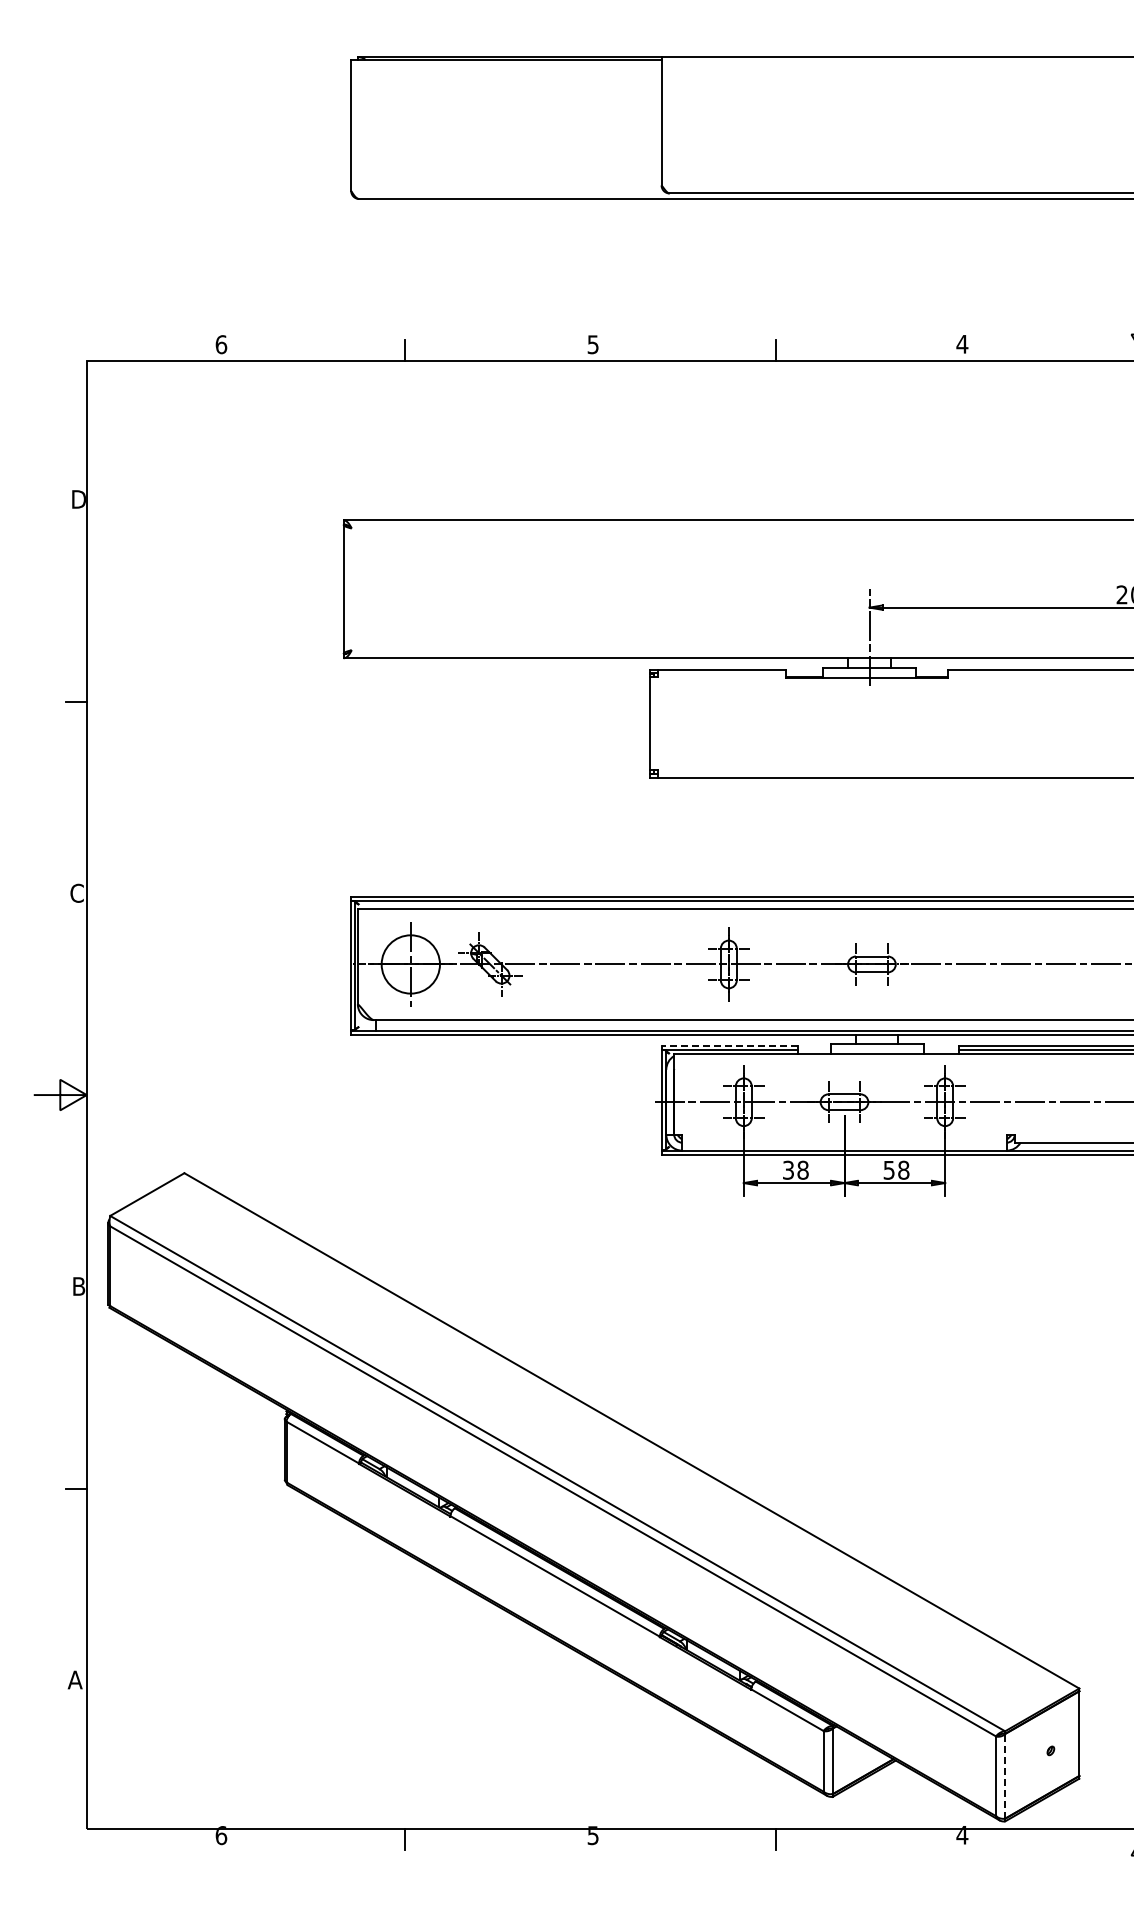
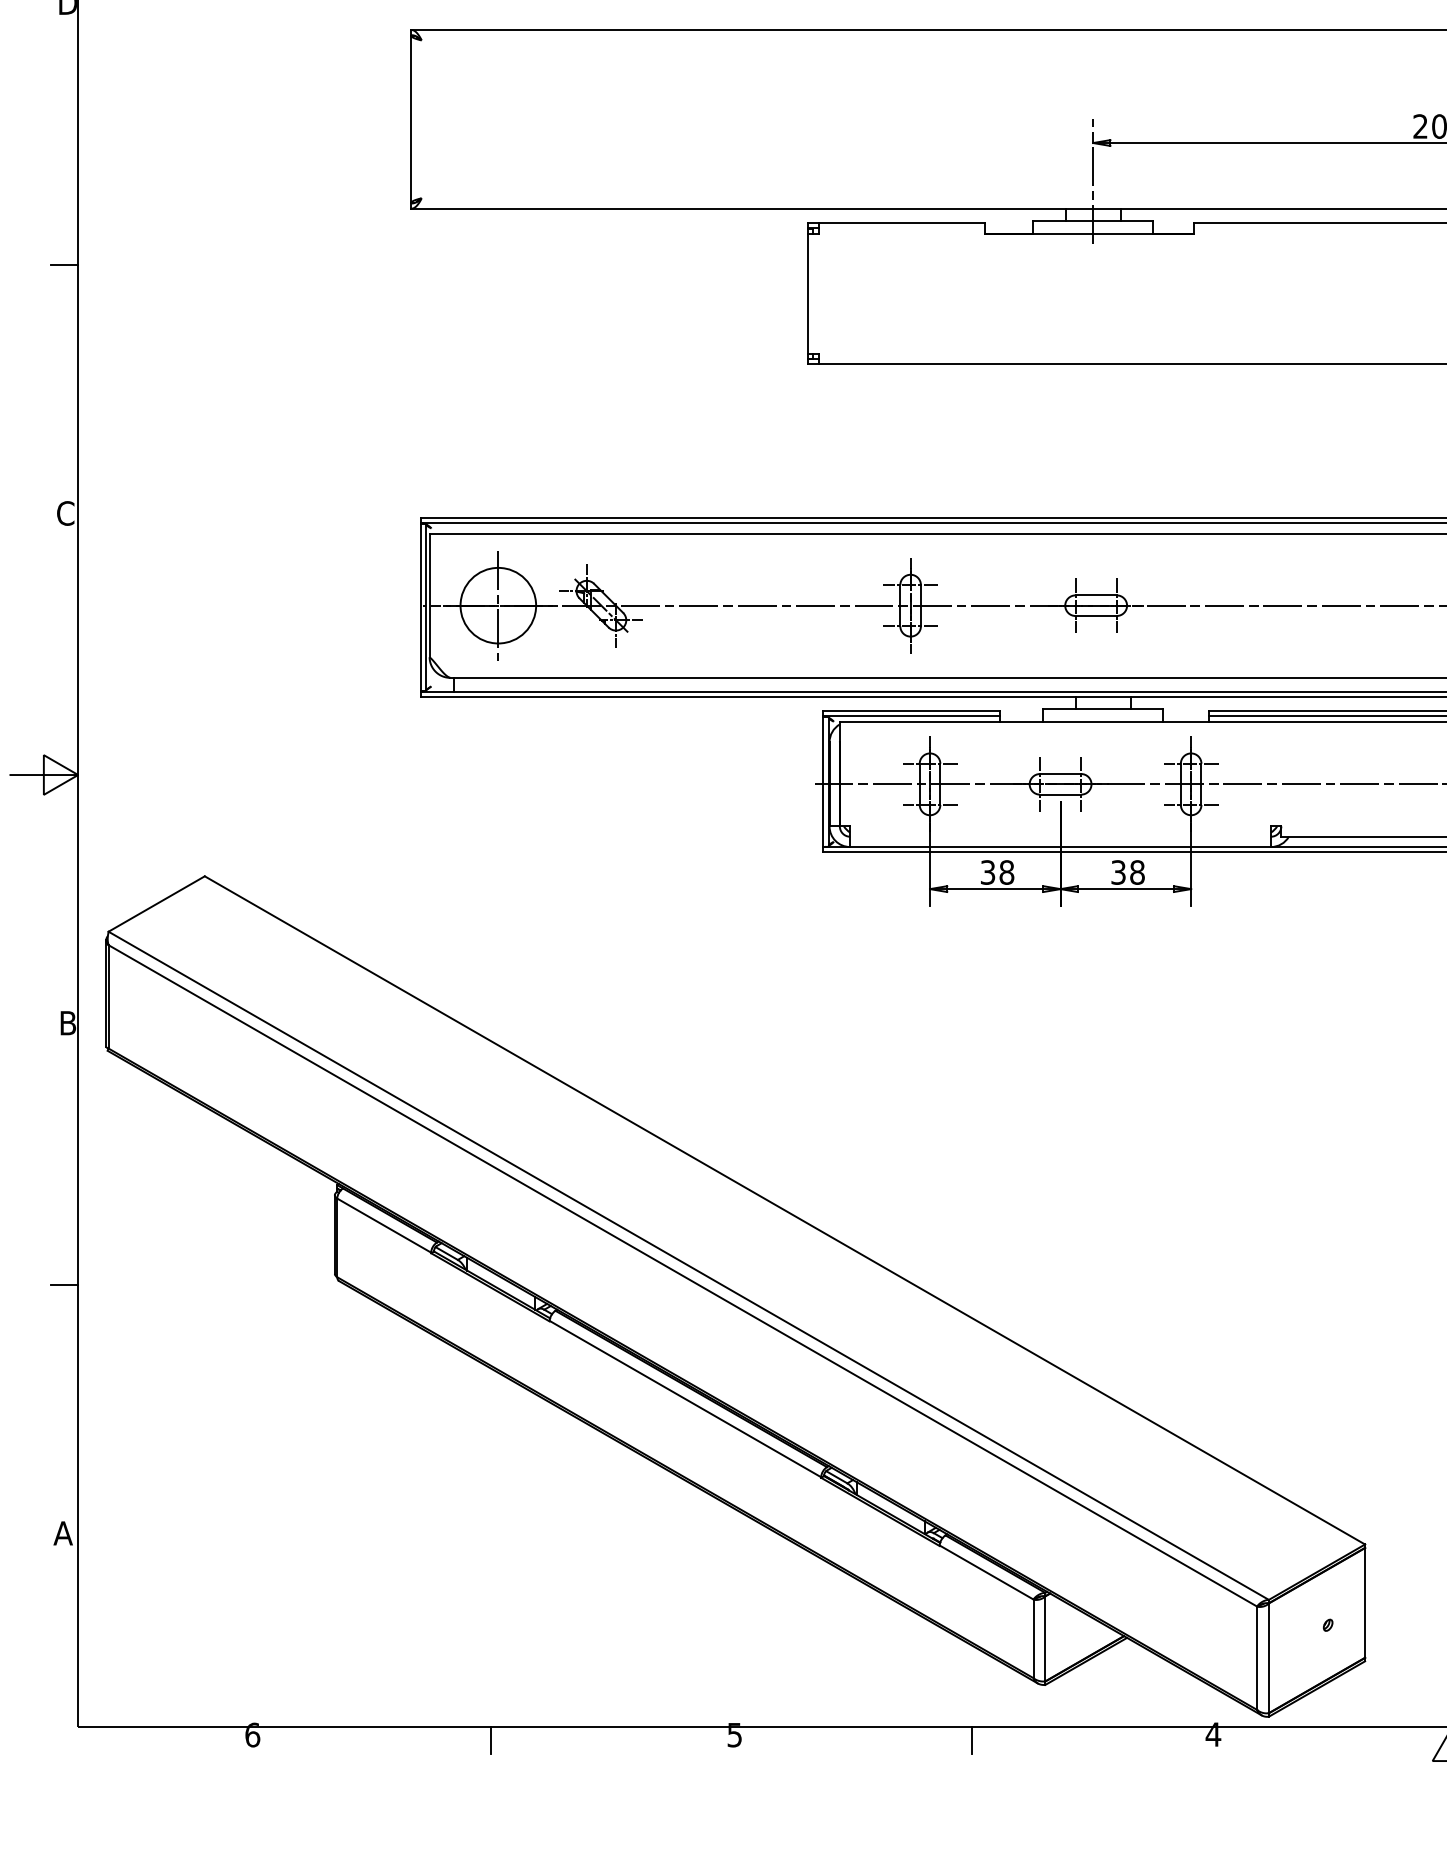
line: (729, 1045) -> (911, 710), dashed -> solid
text: (889, 1169) -> (1118, 871), 58 -> 38
line: (1005, 1775) -> (1269, 1657), dashed -> solid

